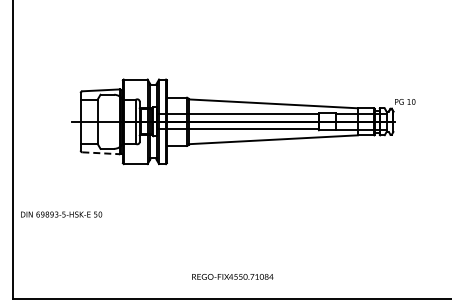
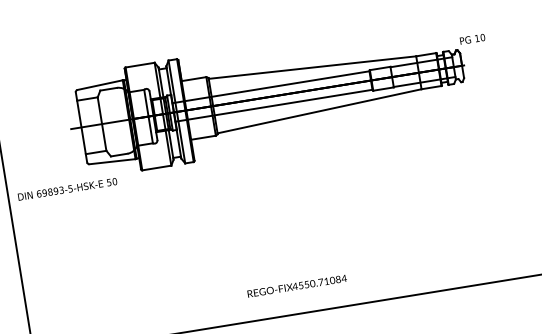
line: (101, 153) -> (113, 161), dashed -> solid
text: (61, 214) -> (67, 189), moved

